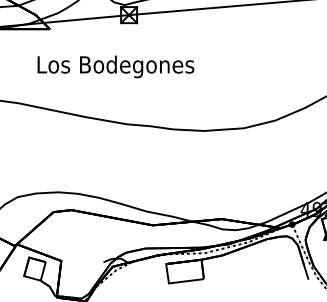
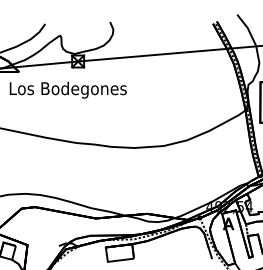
text: (114, 66) -> (67, 89), moved

